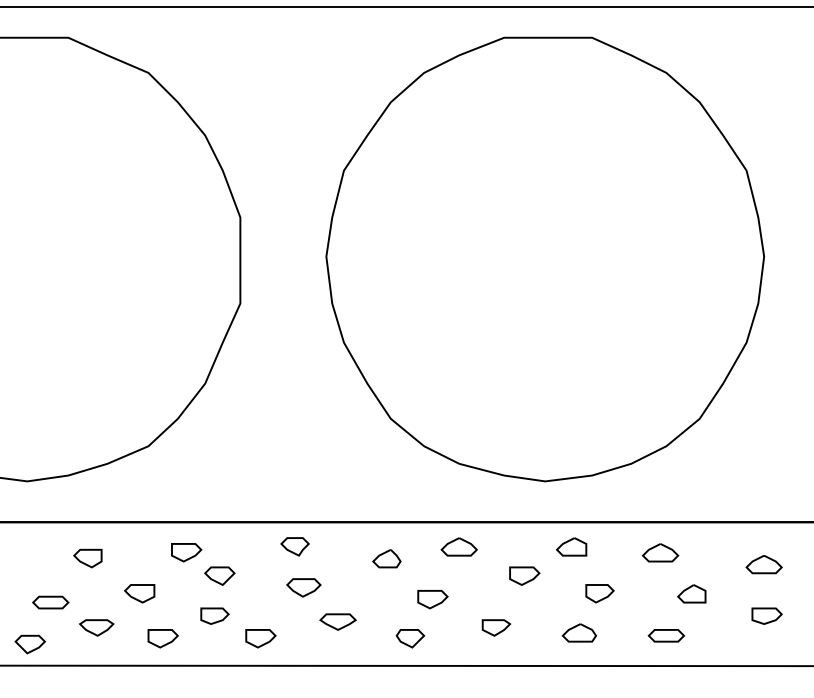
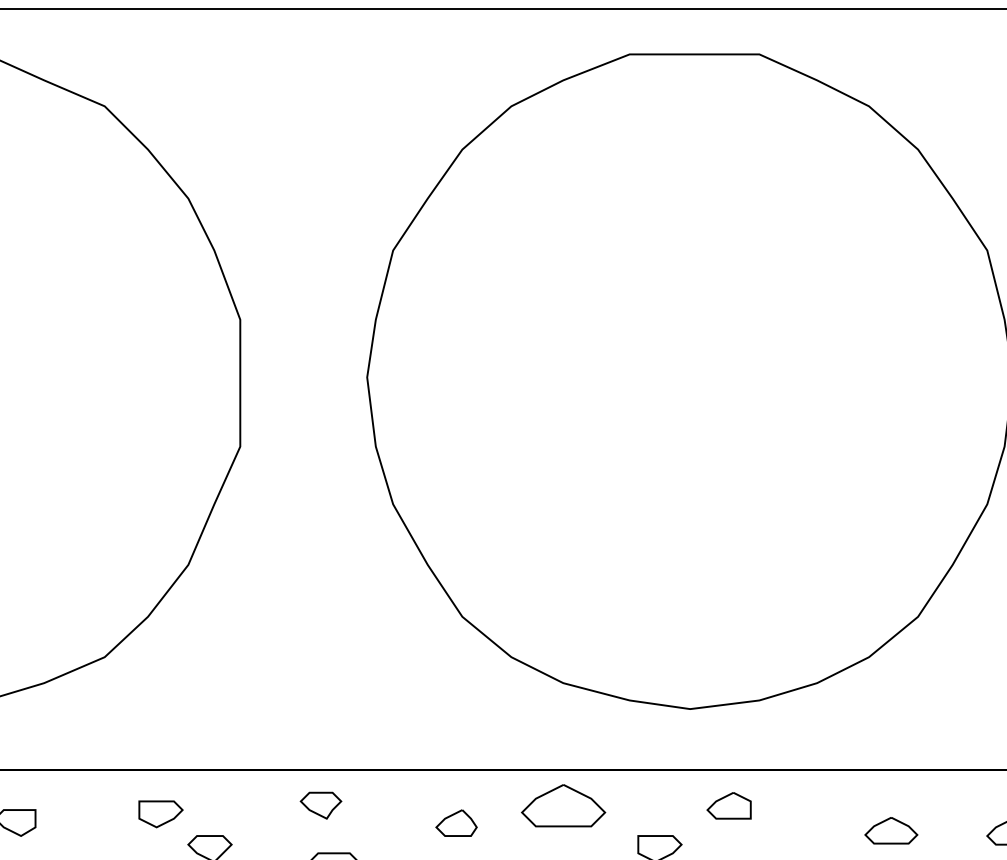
part: (458, 546) -> (562, 805), size x1.6
part: (660, 552) -> (891, 830), moved

